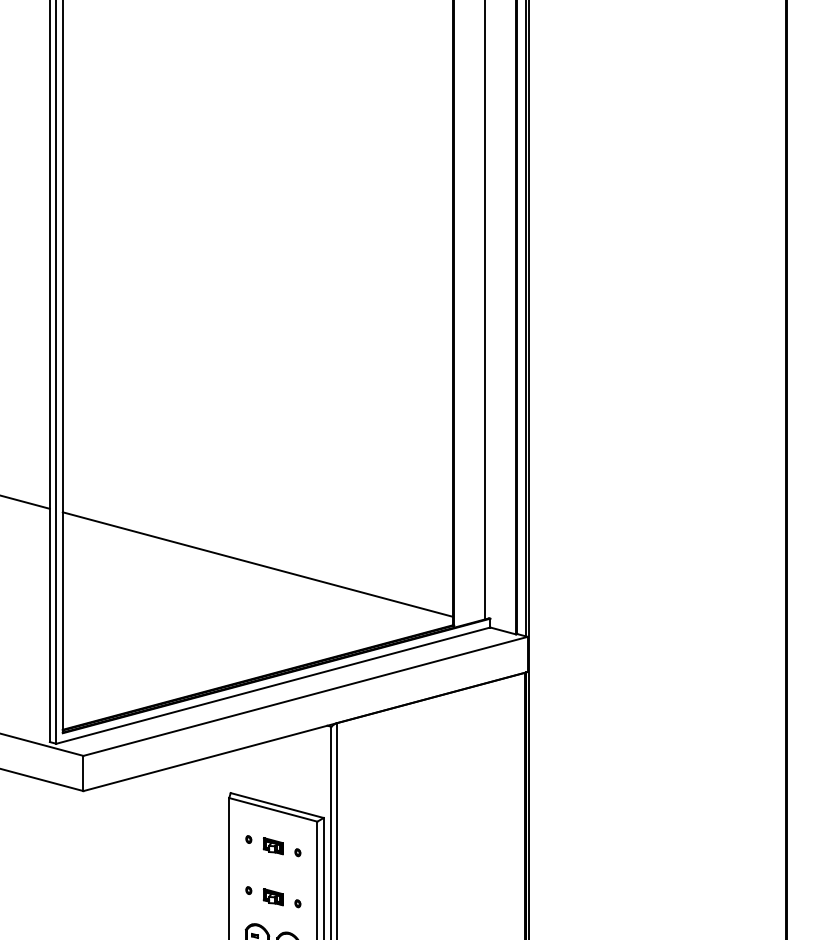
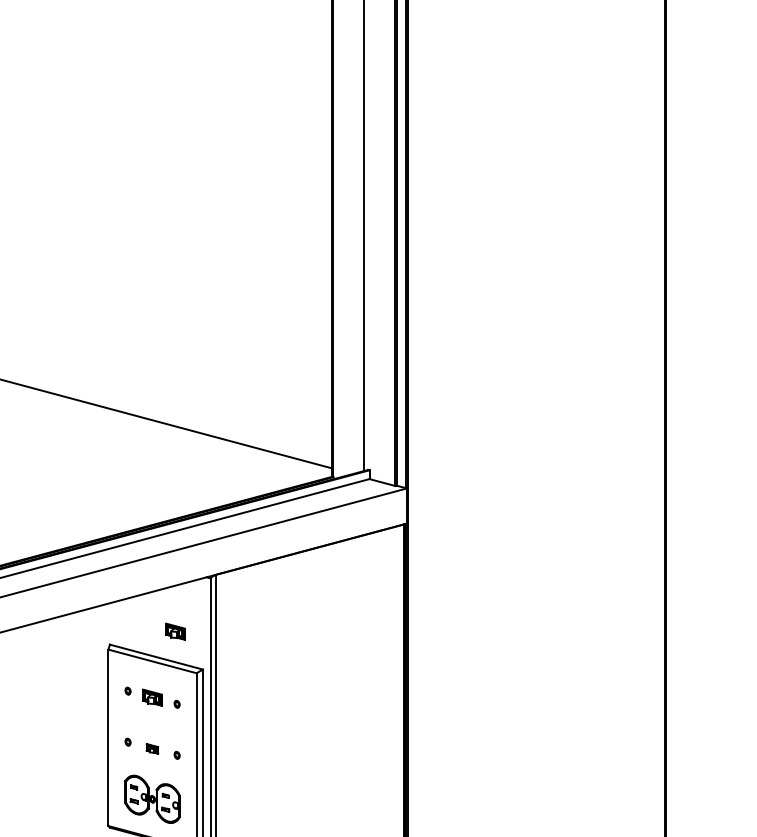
part: (295, 780) -> (174, 632), added
part: (272, 897) -> (151, 749), size x0.6

